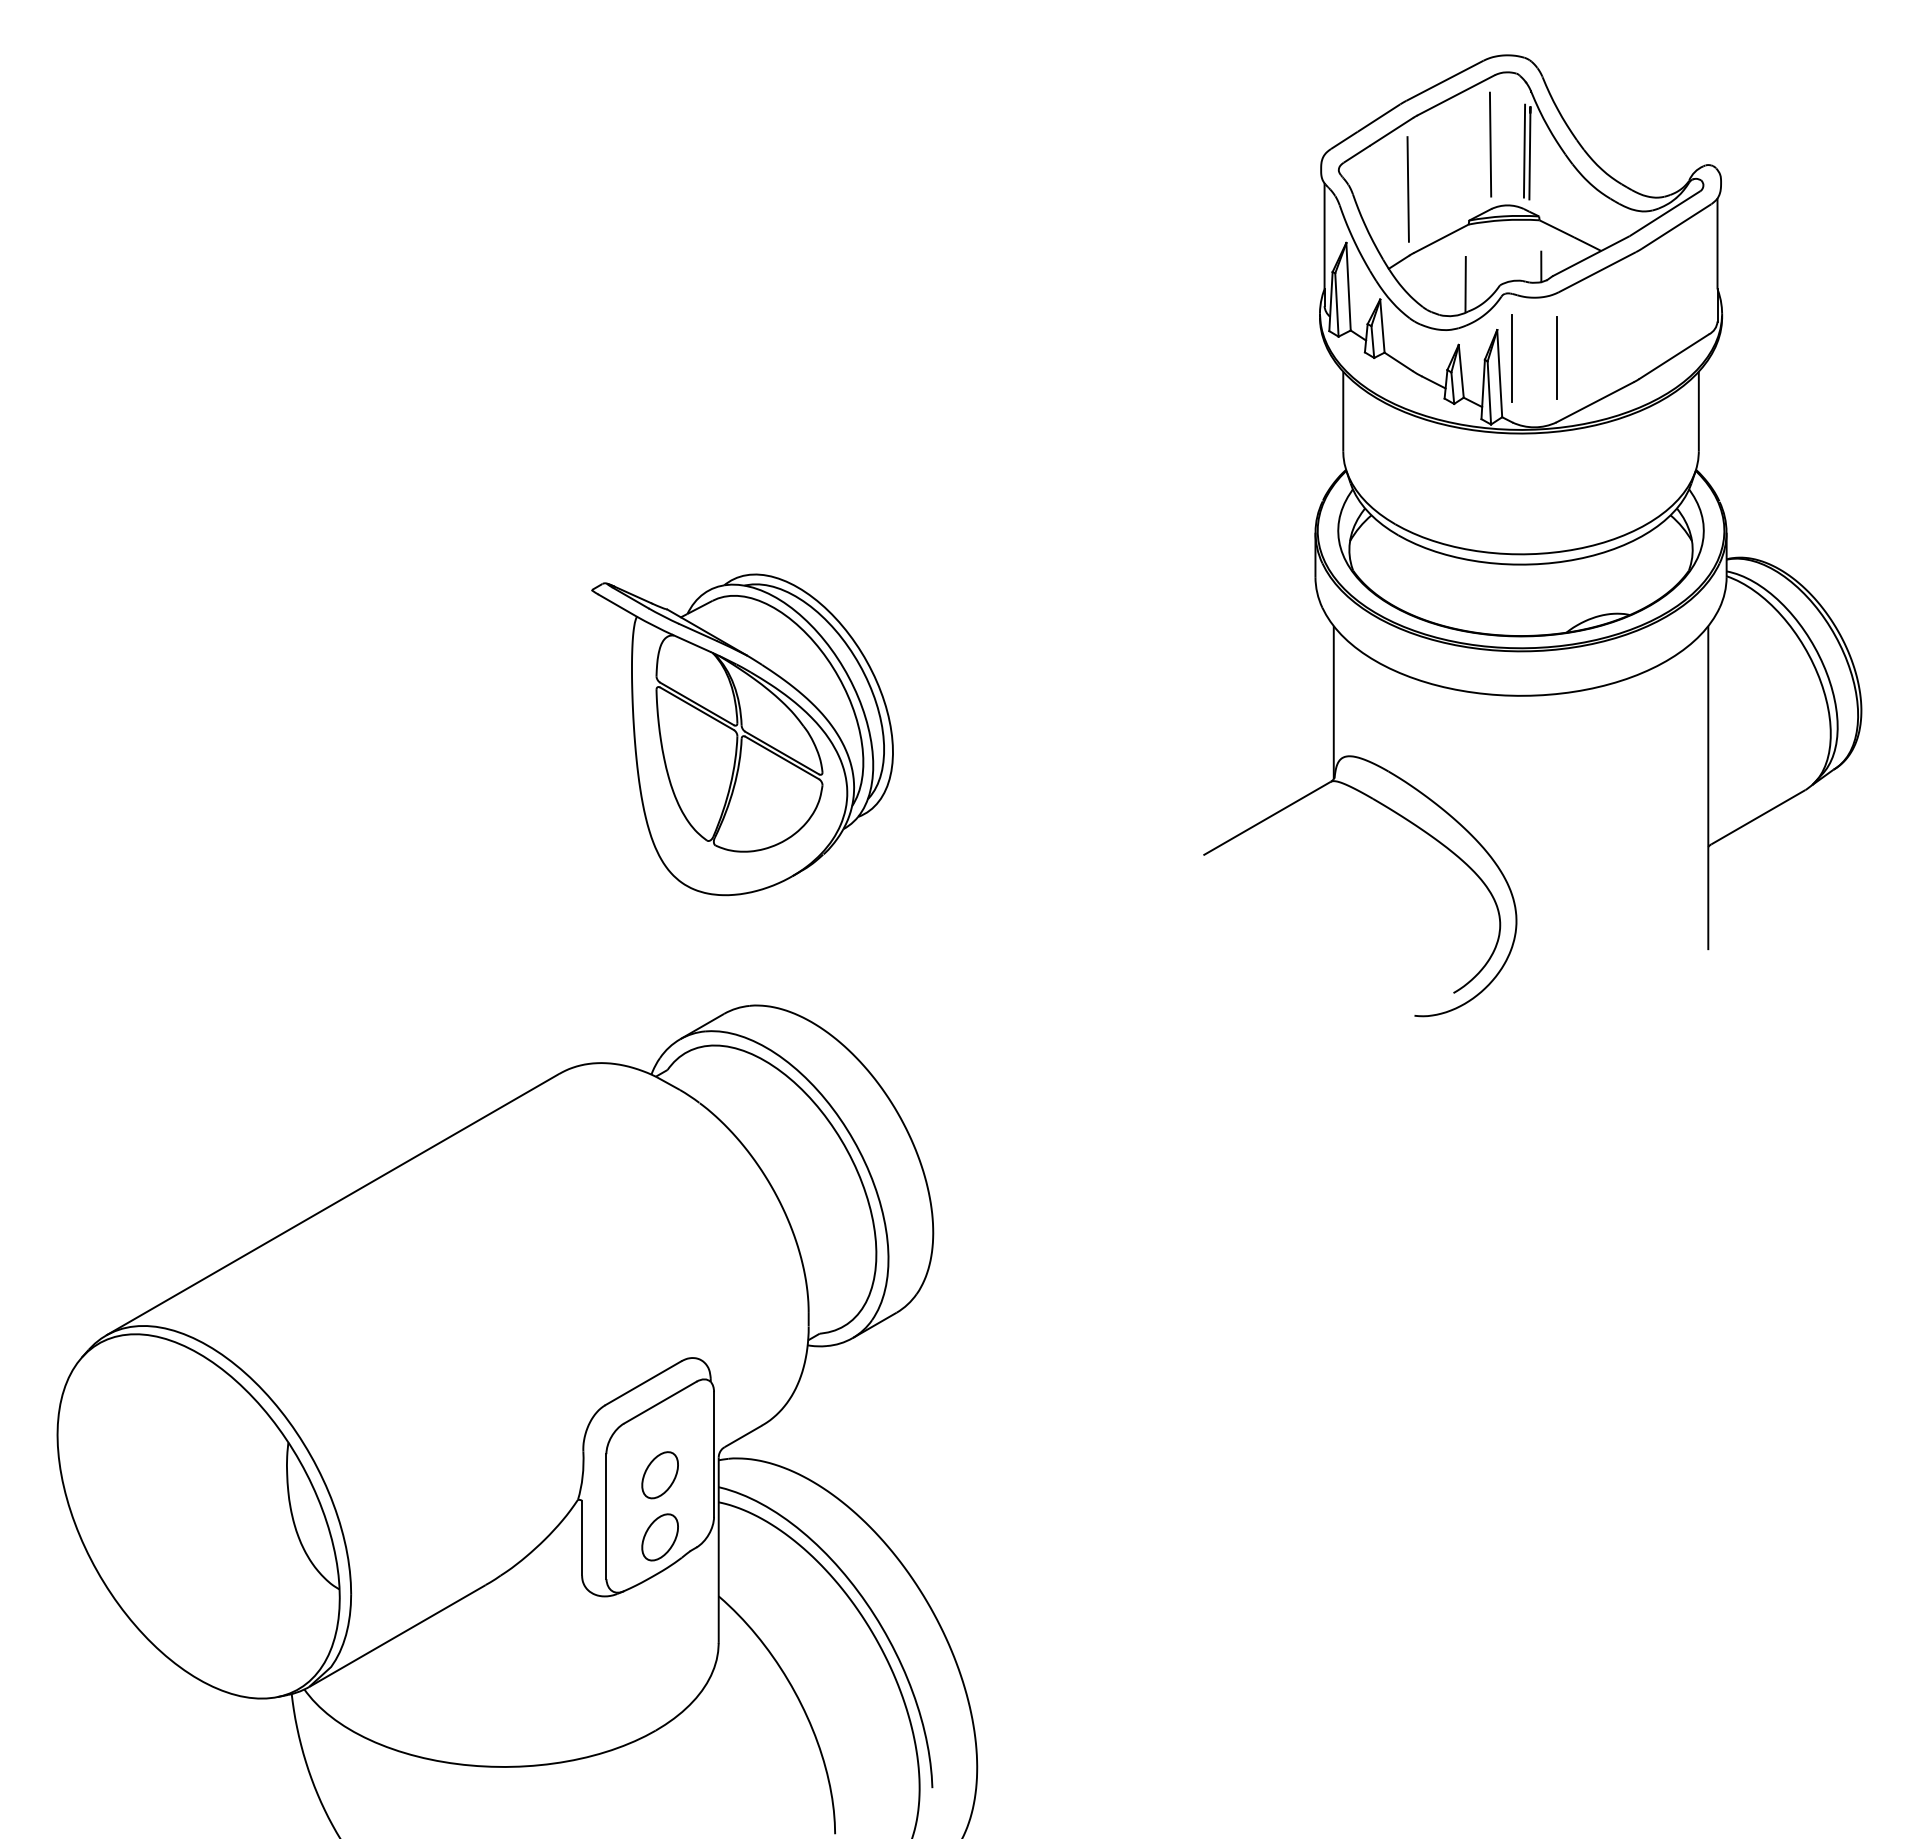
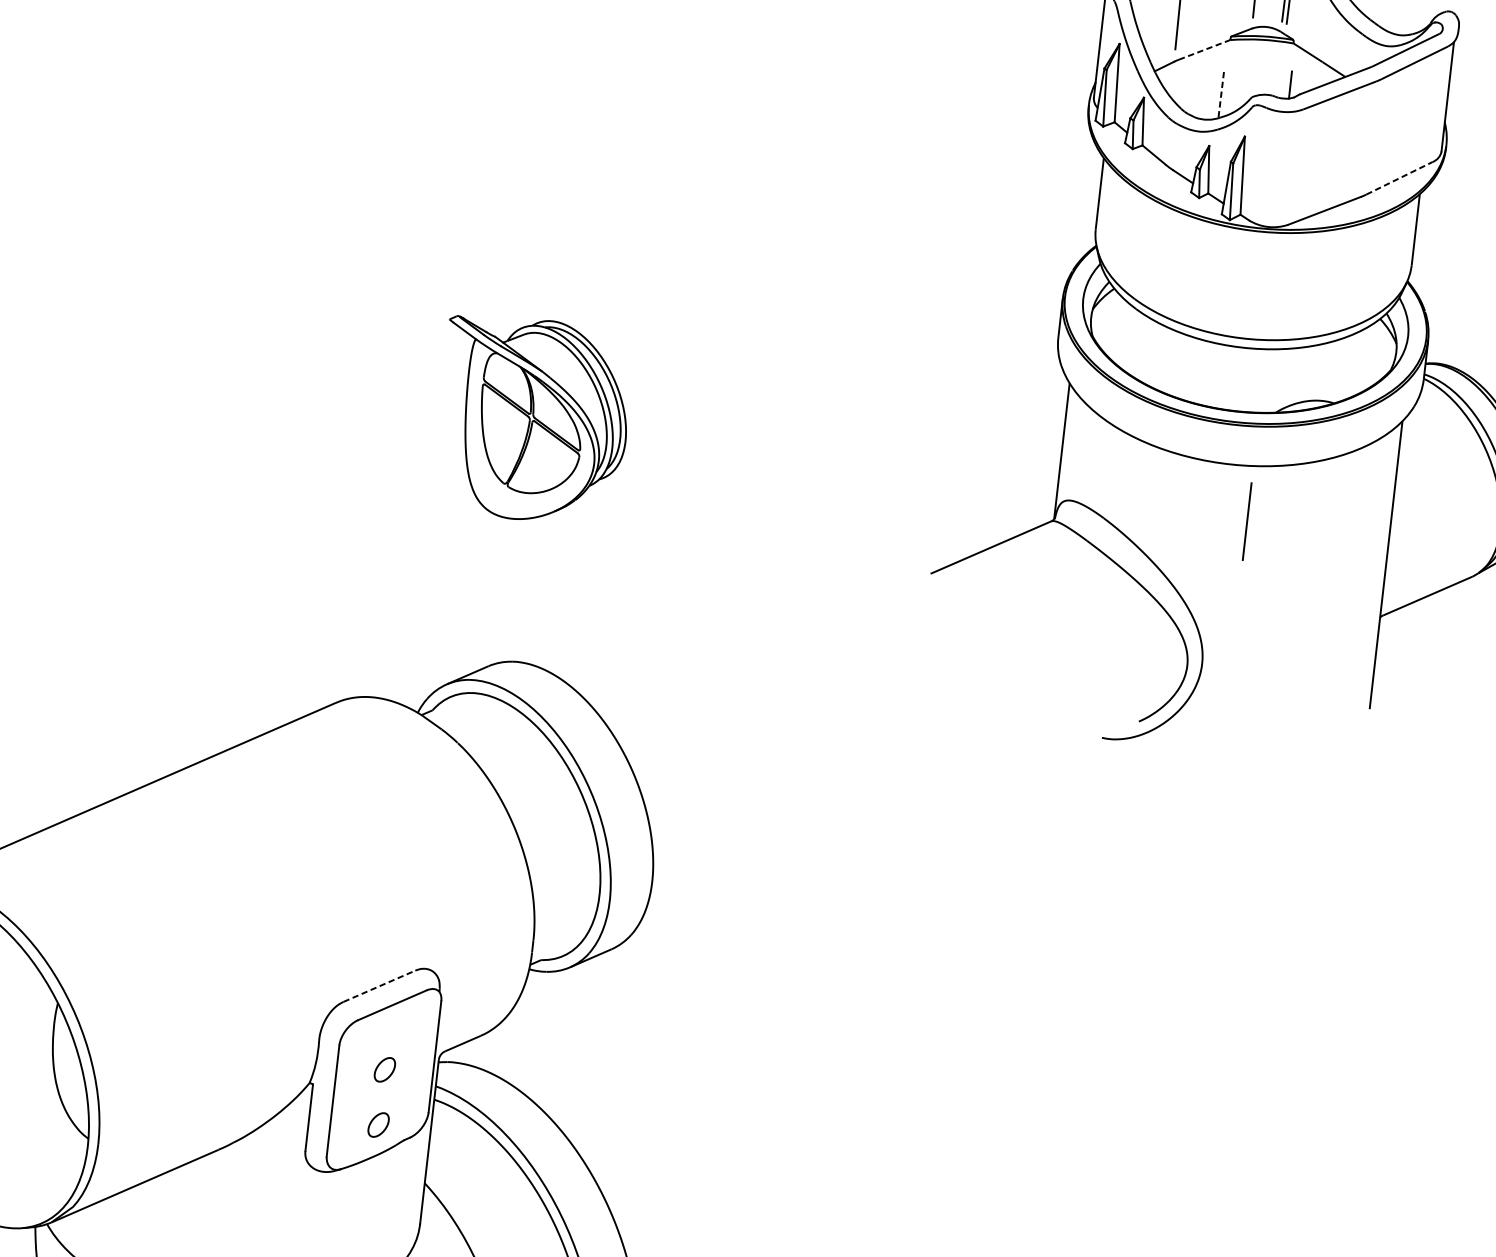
line: (1441, 238) -> (1204, 49), solid -> dashed
line: (1465, 283) -> (1221, 92), solid -> dashed
line: (1674, 356) -> (1399, 178), solid -> dashed
line: (1556, 357) -> (1294, 167), removed
line: (1511, 358) -> (1246, 521), moved
part: (742, 734) -> (533, 419), size x0.7
line: (643, 1383) -> (379, 986), solid -> dashed
part: (659, 1475) -> (384, 1069), size x0.6
part: (659, 1537) -> (378, 1125), size x0.6

